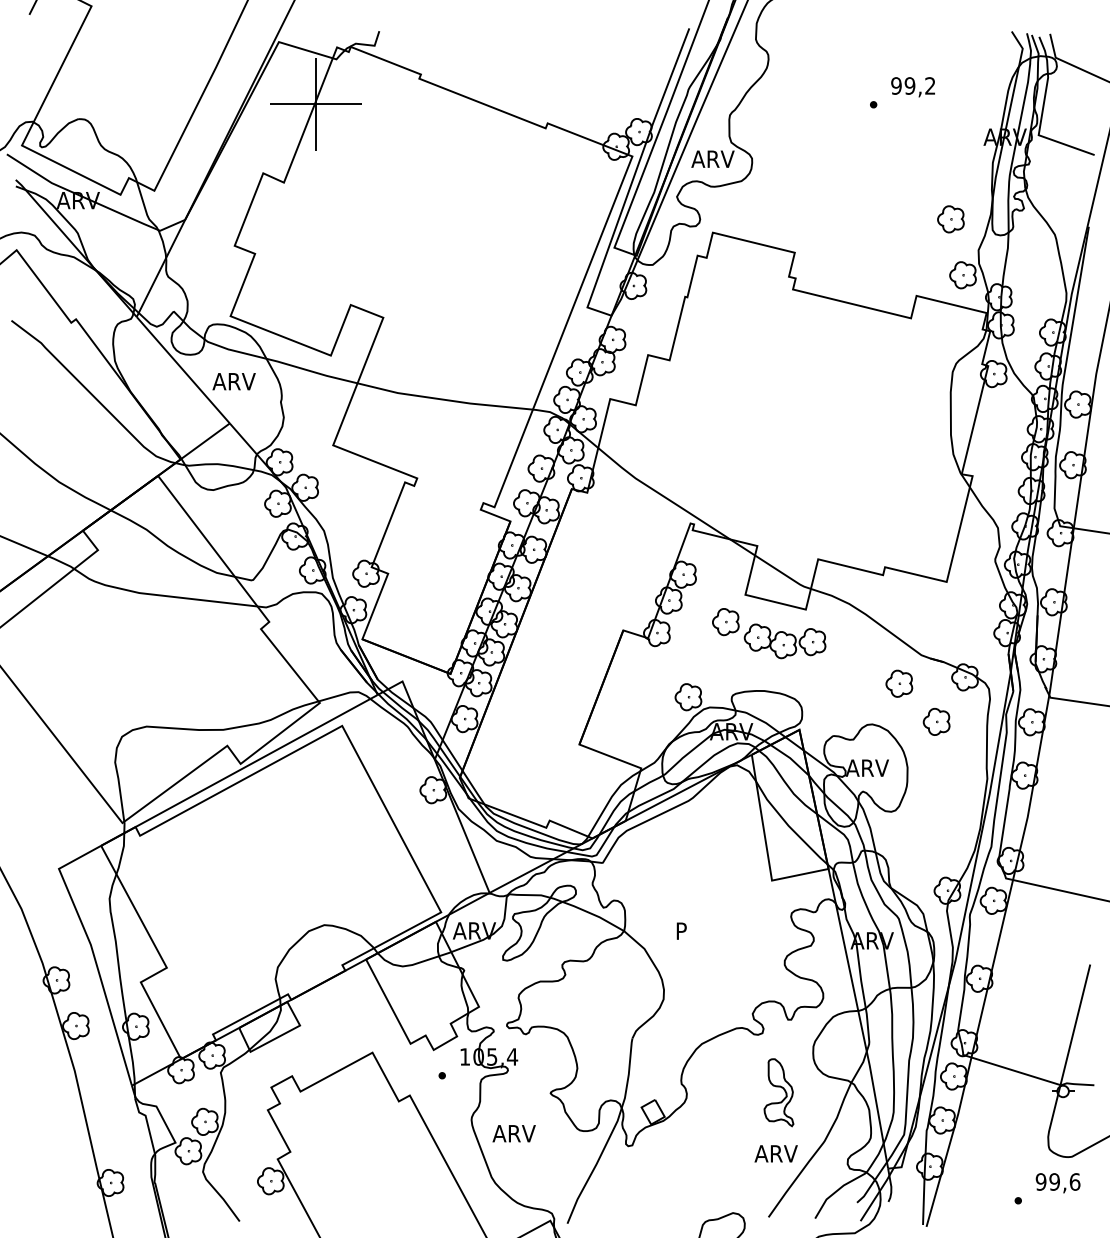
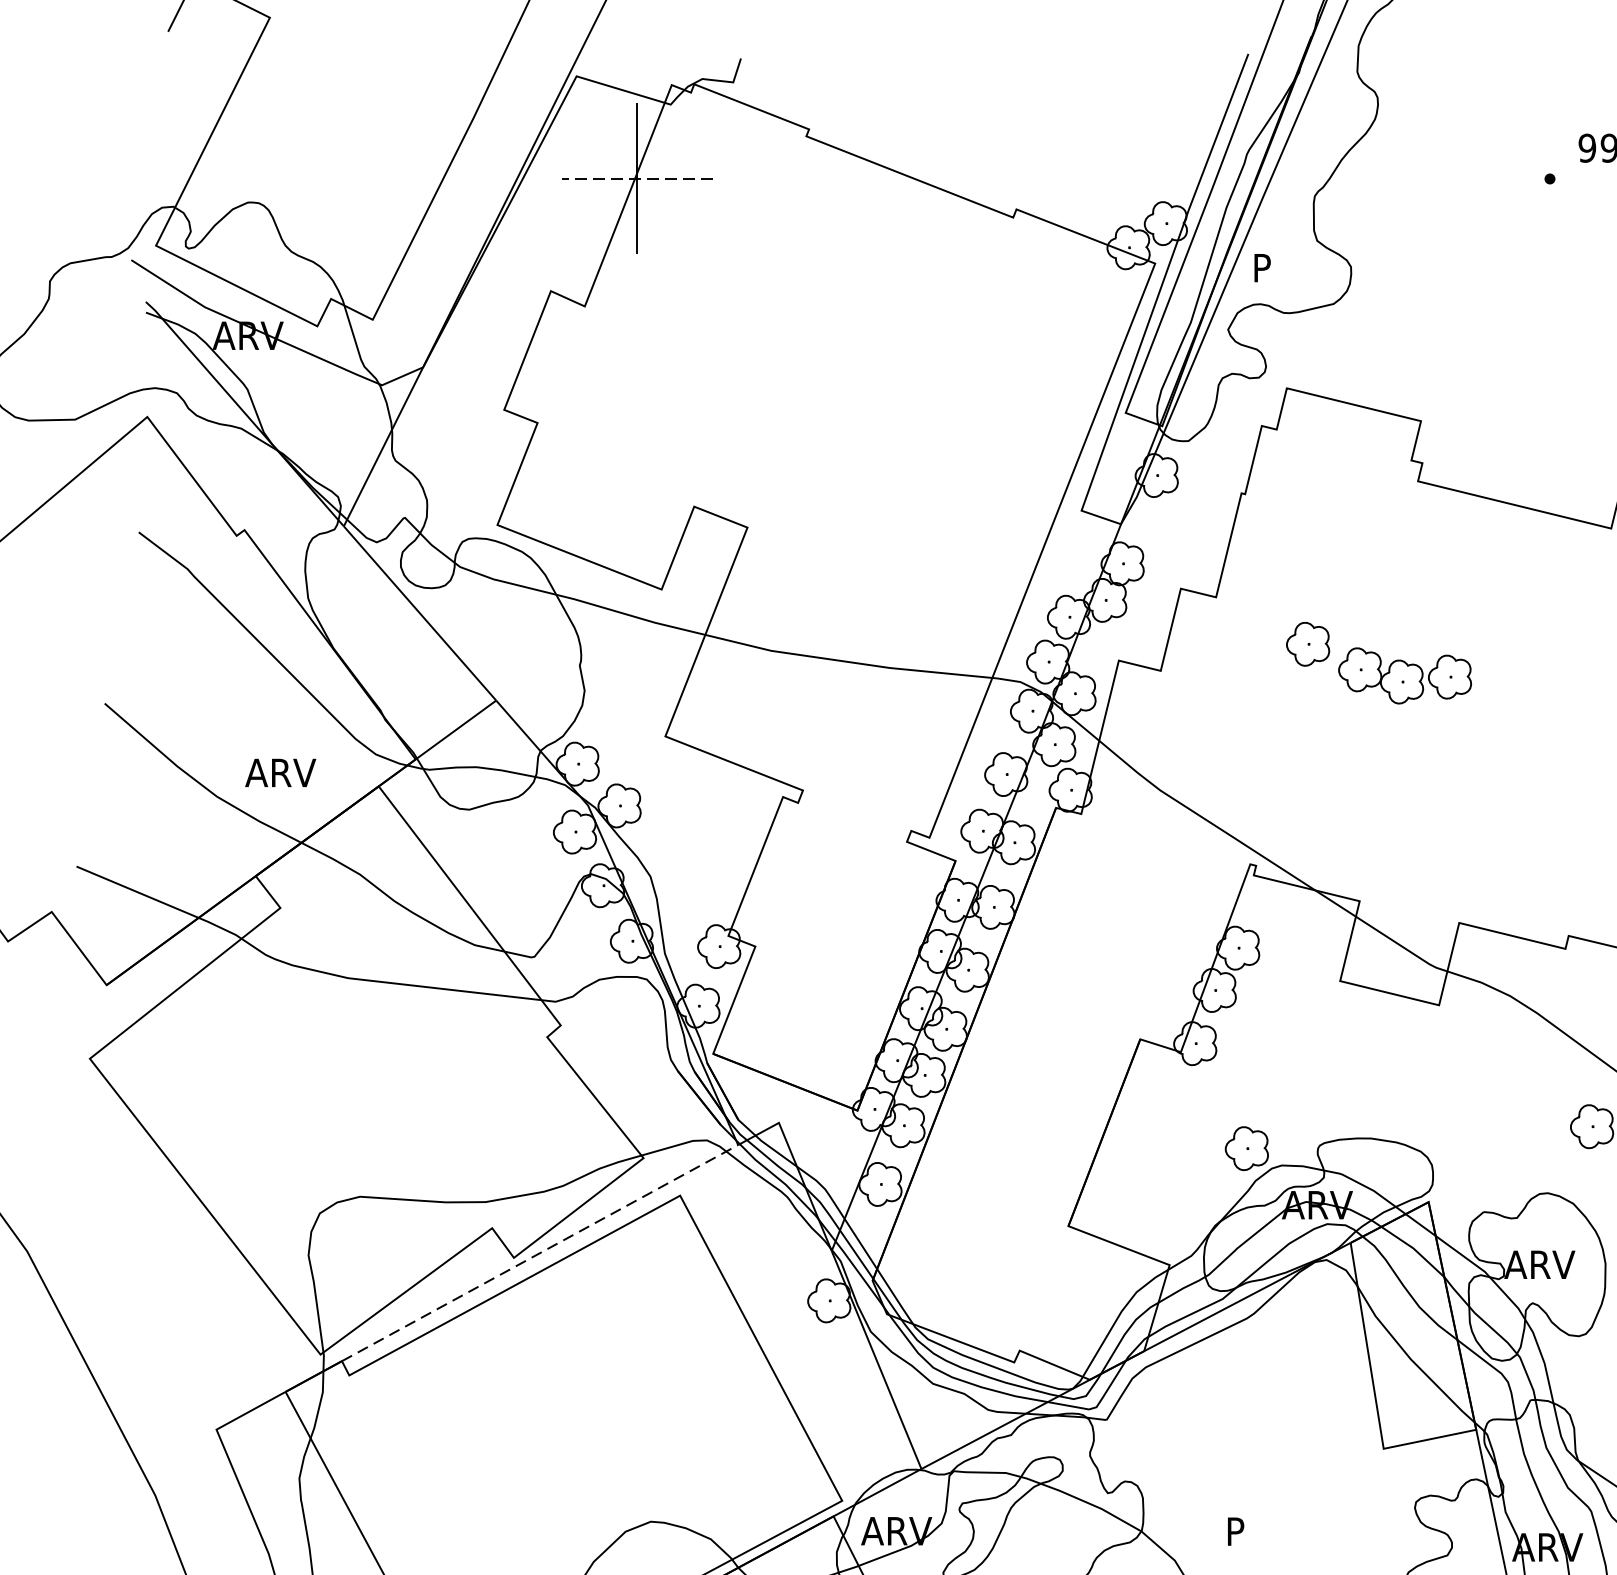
line: (315, 104) -> (636, 178), solid -> dashed
text: (712, 158) -> (1286, 266), ARV -> P
text: (233, 381) -> (279, 772), moved
part: (769, 633) -> (1379, 663), moved
line: (256, 761) -> (539, 1253), solid -> dashed

